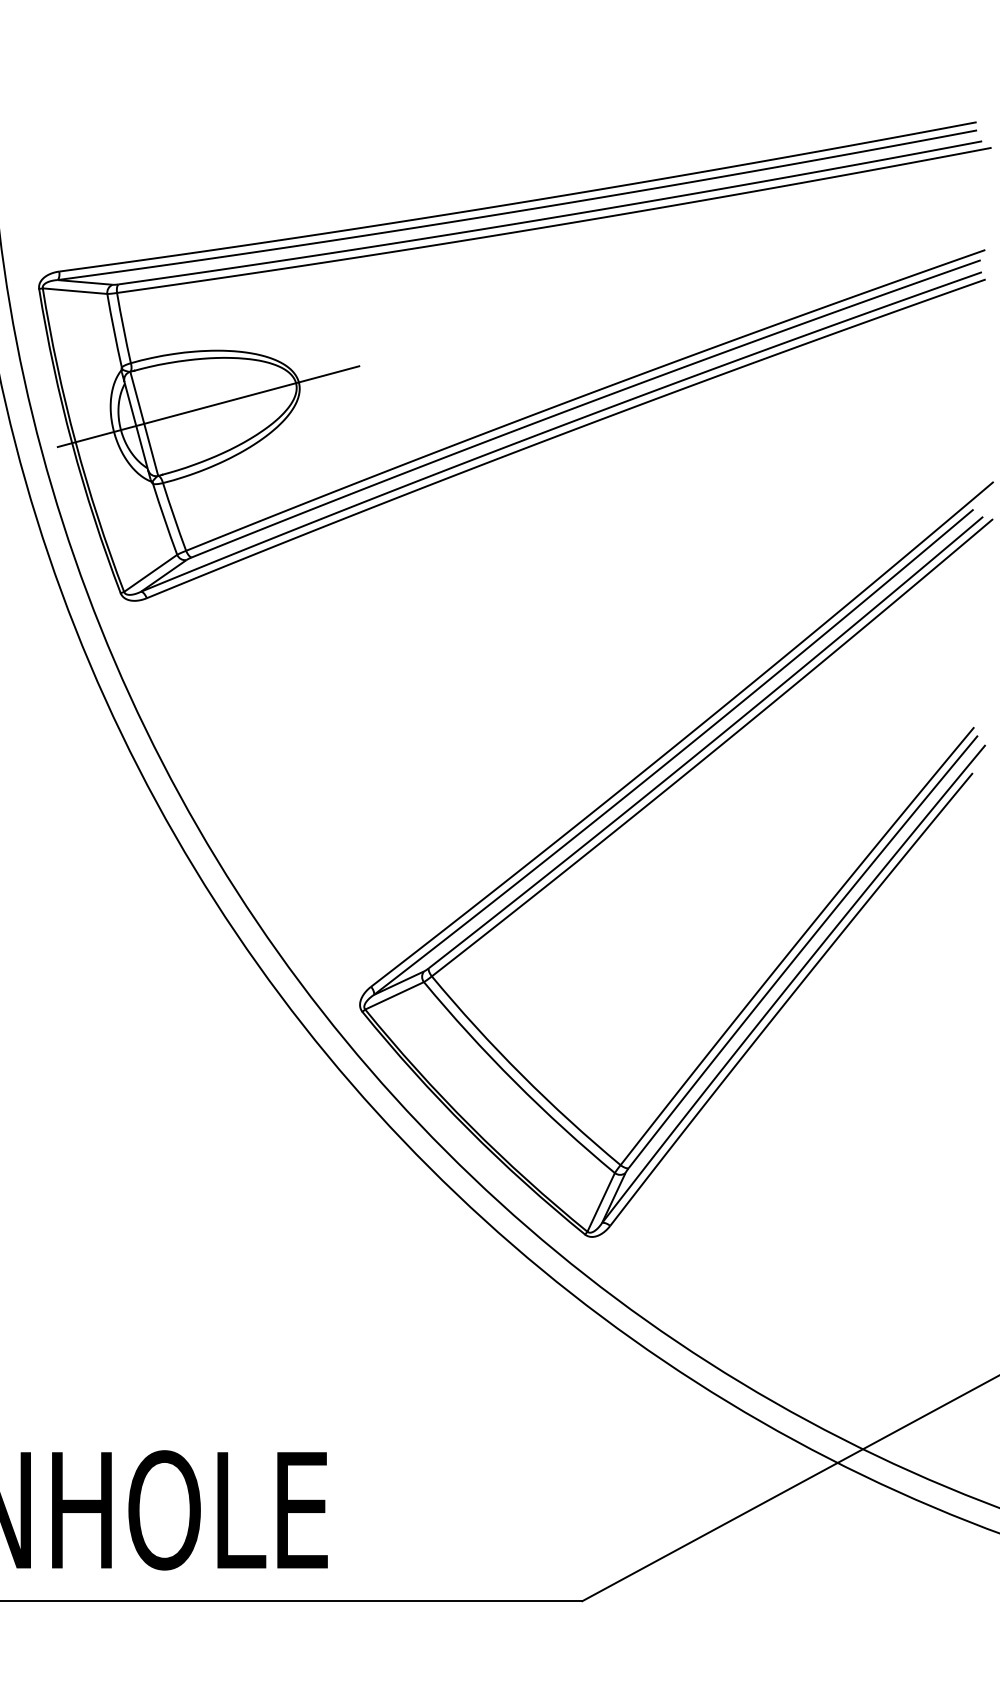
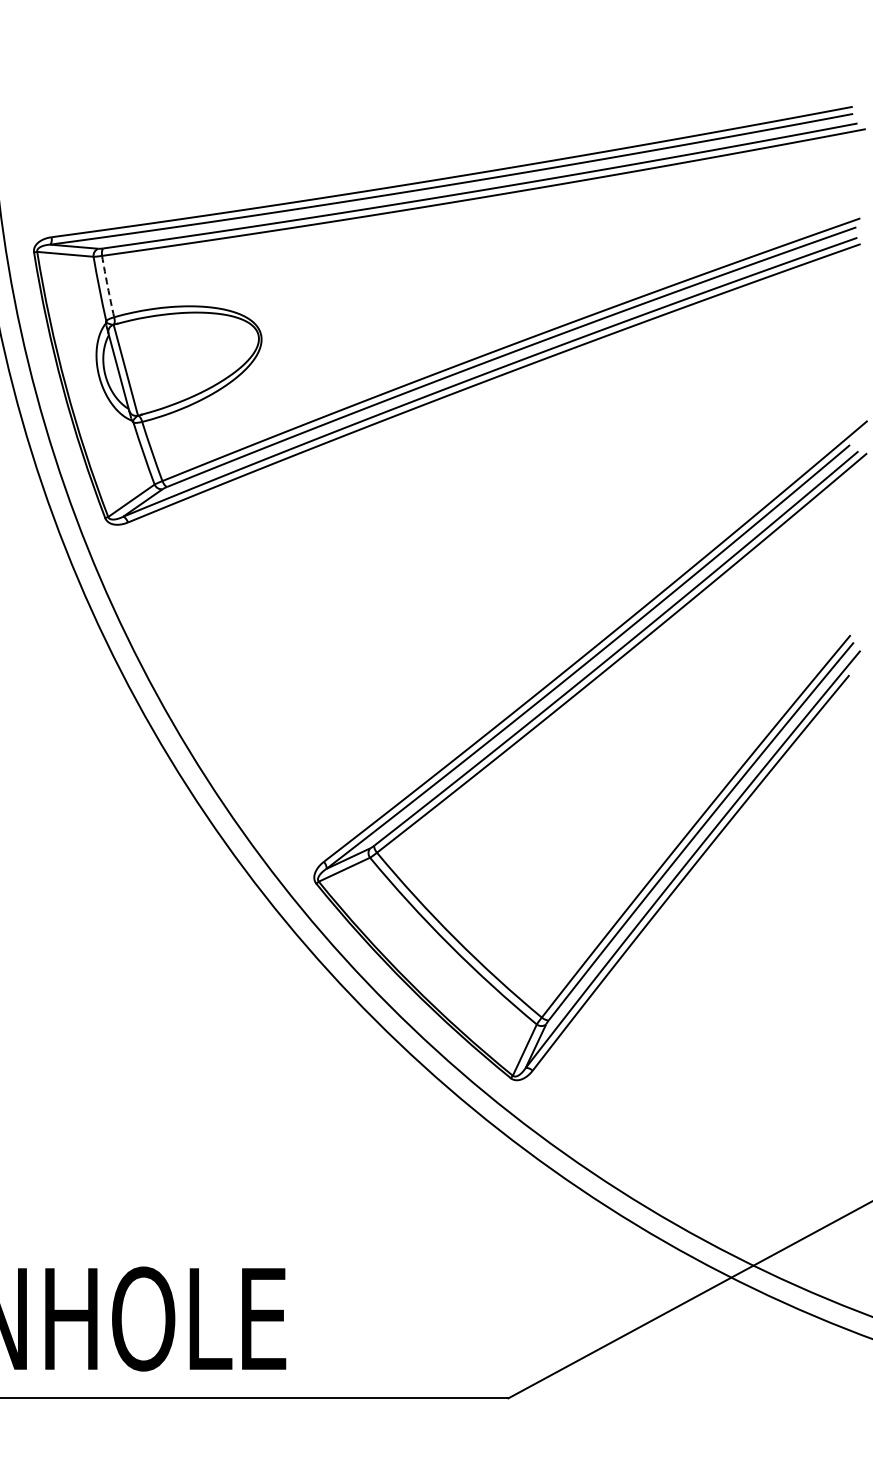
arc: (123, 327) -> (107, 286), solid -> dashed
line: (207, 405) -> (181, 354), removed

